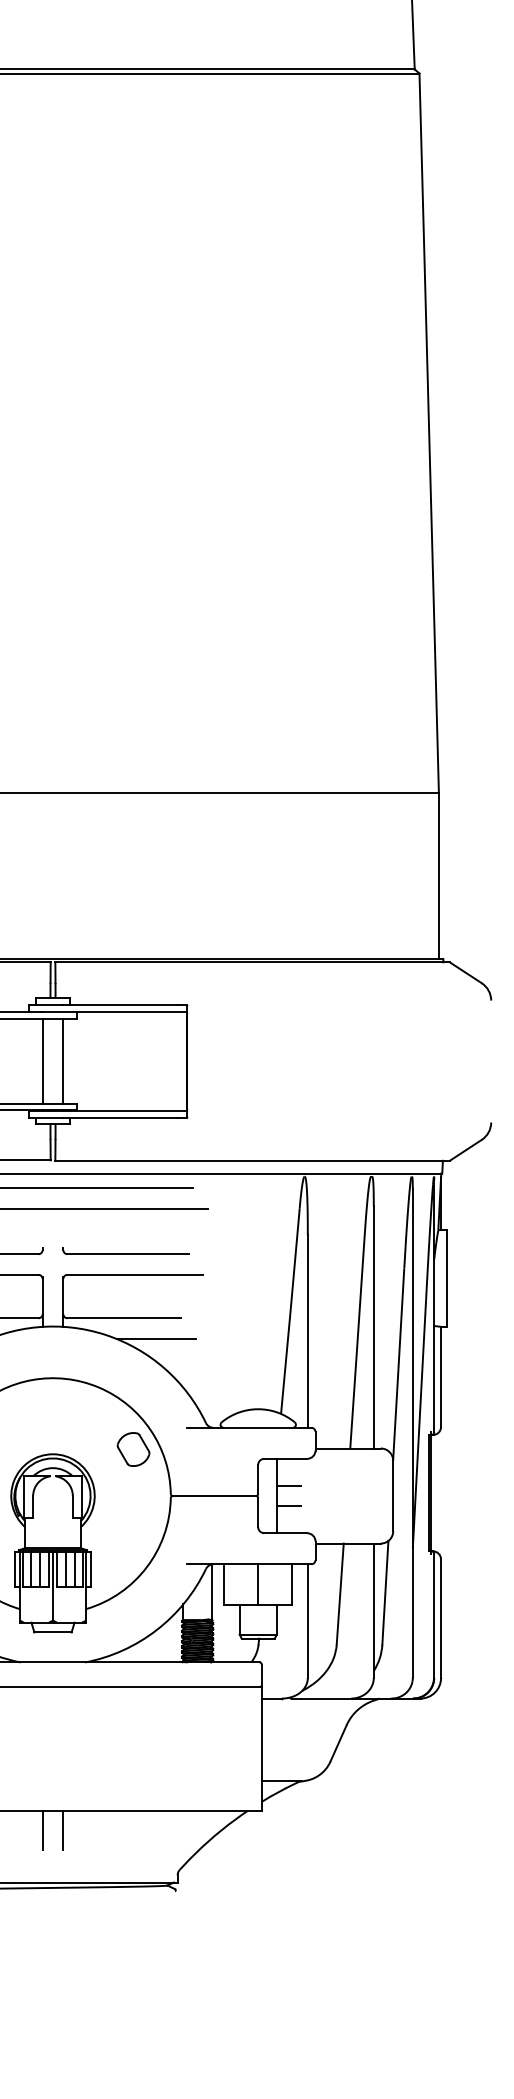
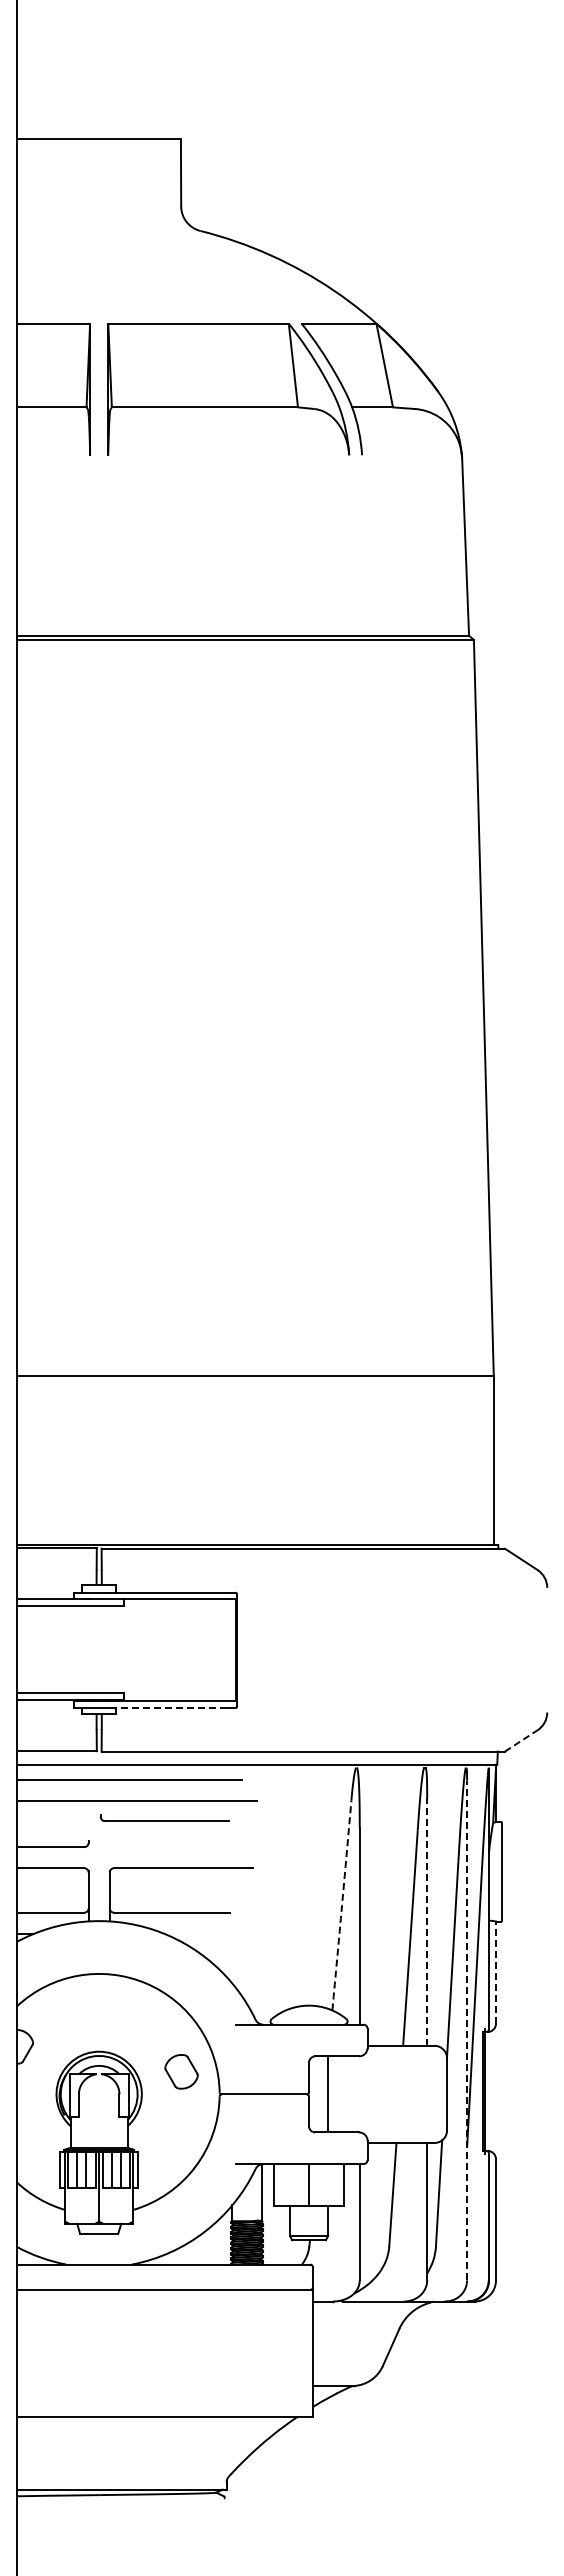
line: (42, 1060) -> (88, 1649), removed
line: (63, 1060) -> (109, 1649), removed
line: (120, 1117) -> (168, 1707), solid -> dashed
line: (466, 1149) -> (521, 1740), solid -> dashed
part: (125, 1250) -> (164, 1817), moved
arc: (290, 1311) -> (342, 1905), solid -> dashed
line: (374, 1326) -> (427, 1921), solid -> dashed
line: (155, 1338) -> (204, 1933), removed
line: (441, 1376) -> (496, 1972), solid -> dashed
line: (413, 1433) -> (467, 2030), solid -> dashed
part: (133, 1449) -> (181, 2071), moved
line: (289, 1485) -> (340, 2083), removed
line: (289, 1505) -> (340, 2104), removed
line: (42, 1830) -> (88, 2436), removed
line: (63, 1830) -> (109, 2436), removed

